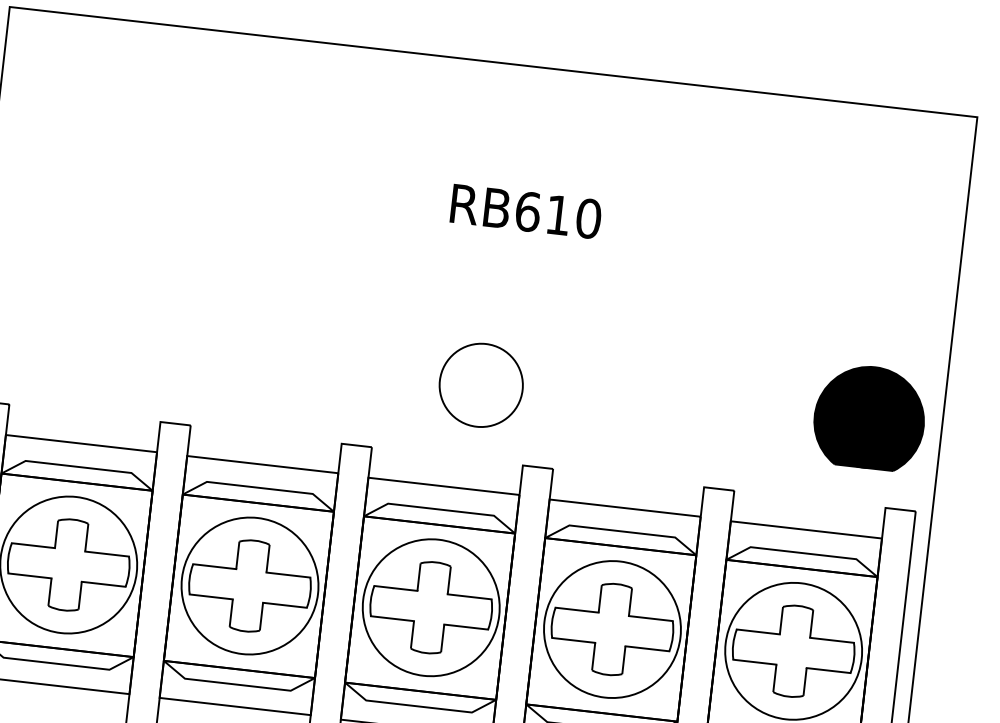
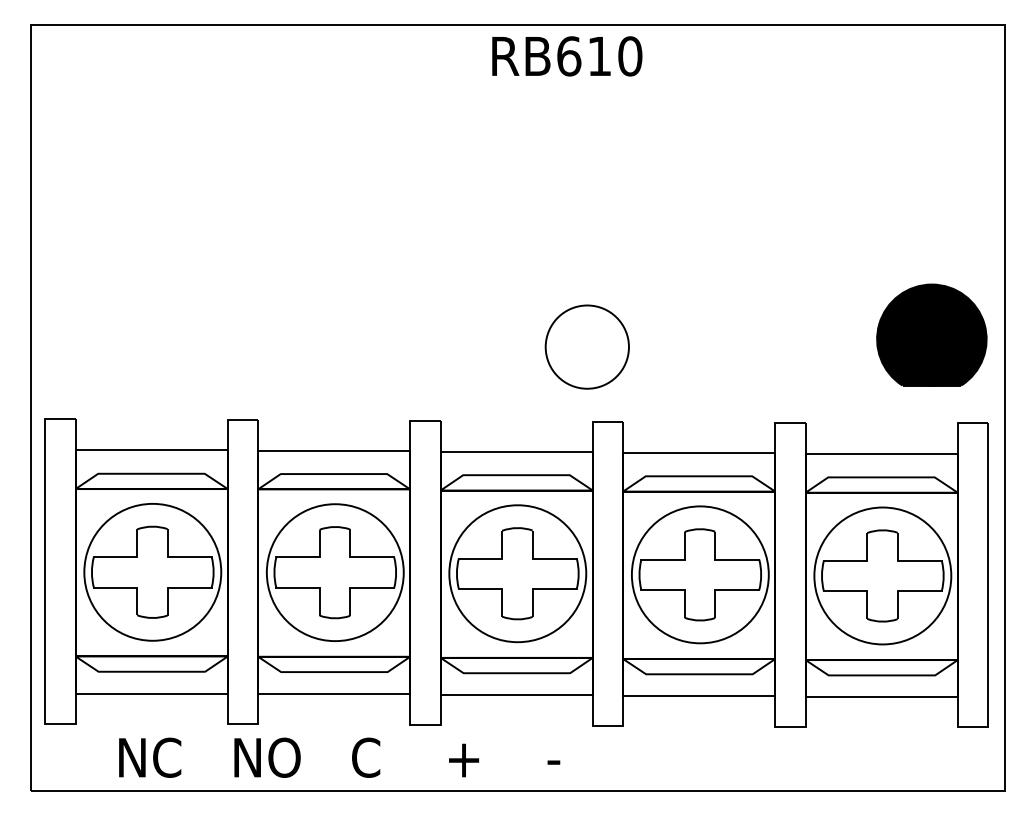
text: (526, 211) -> (567, 56), moved
circle: (480, 384) -> (586, 346), moved

